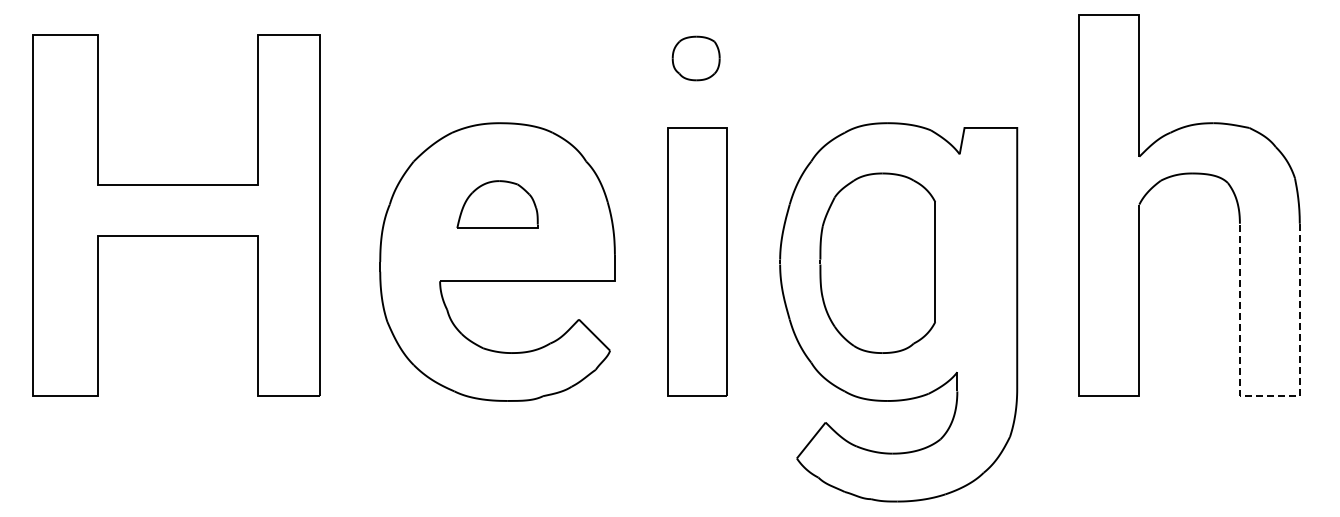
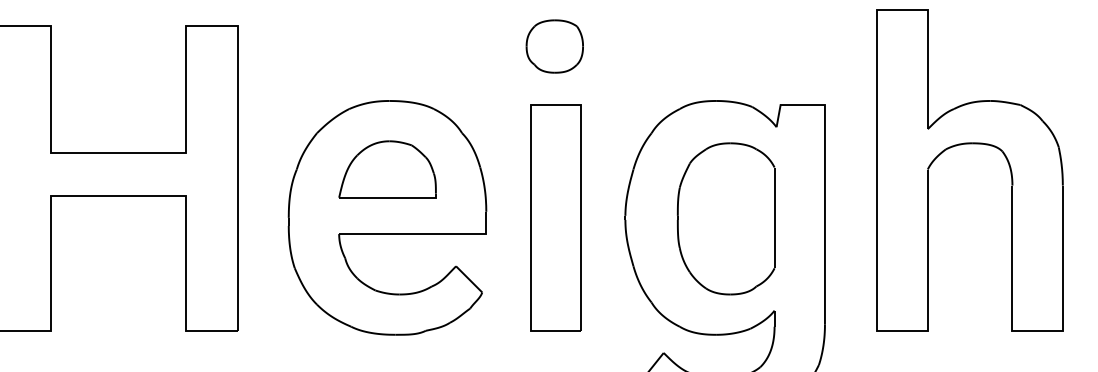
part: (695, 58) -> (554, 46), size x1.43
part: (497, 204) -> (387, 169), size x1.43
part: (877, 262) -> (725, 218), moved
line: (1269, 396) -> (1037, 331), dashed -> solid

